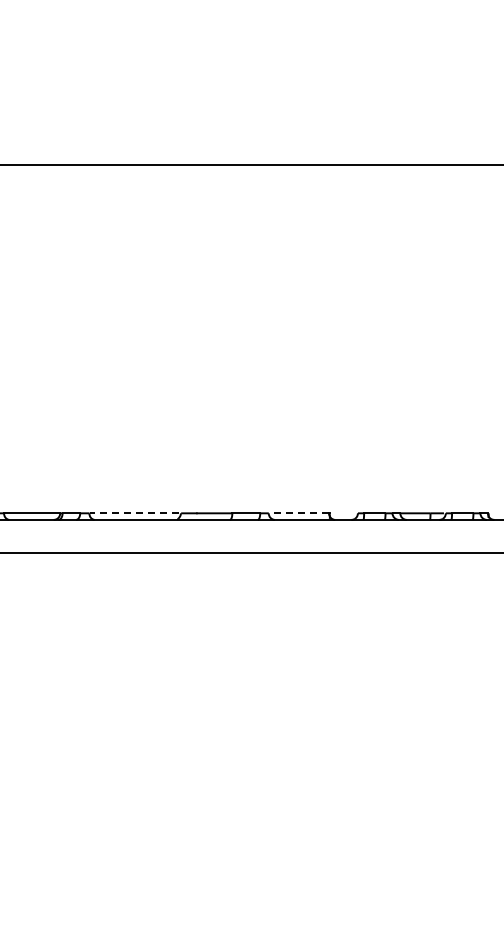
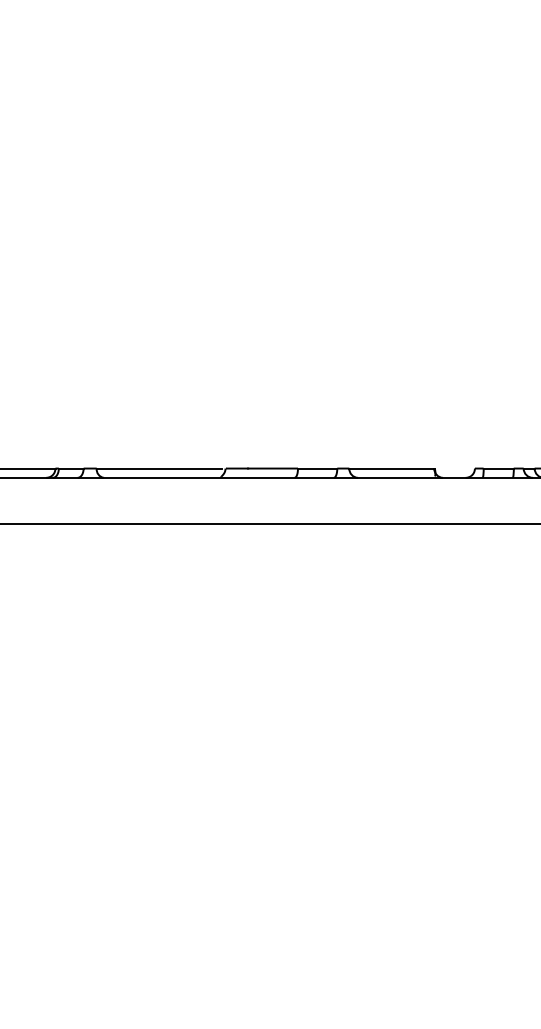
line: (134, 513) -> (160, 468), dashed -> solid
line: (298, 513) -> (391, 468), dashed -> solid

